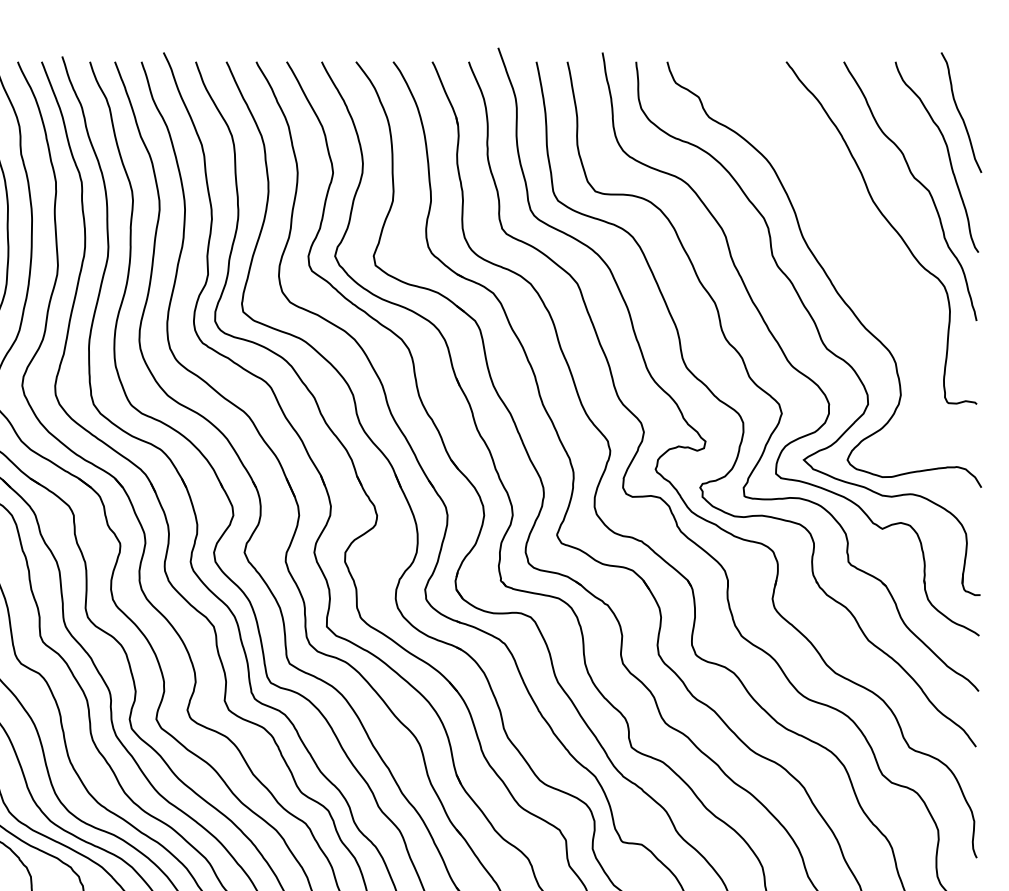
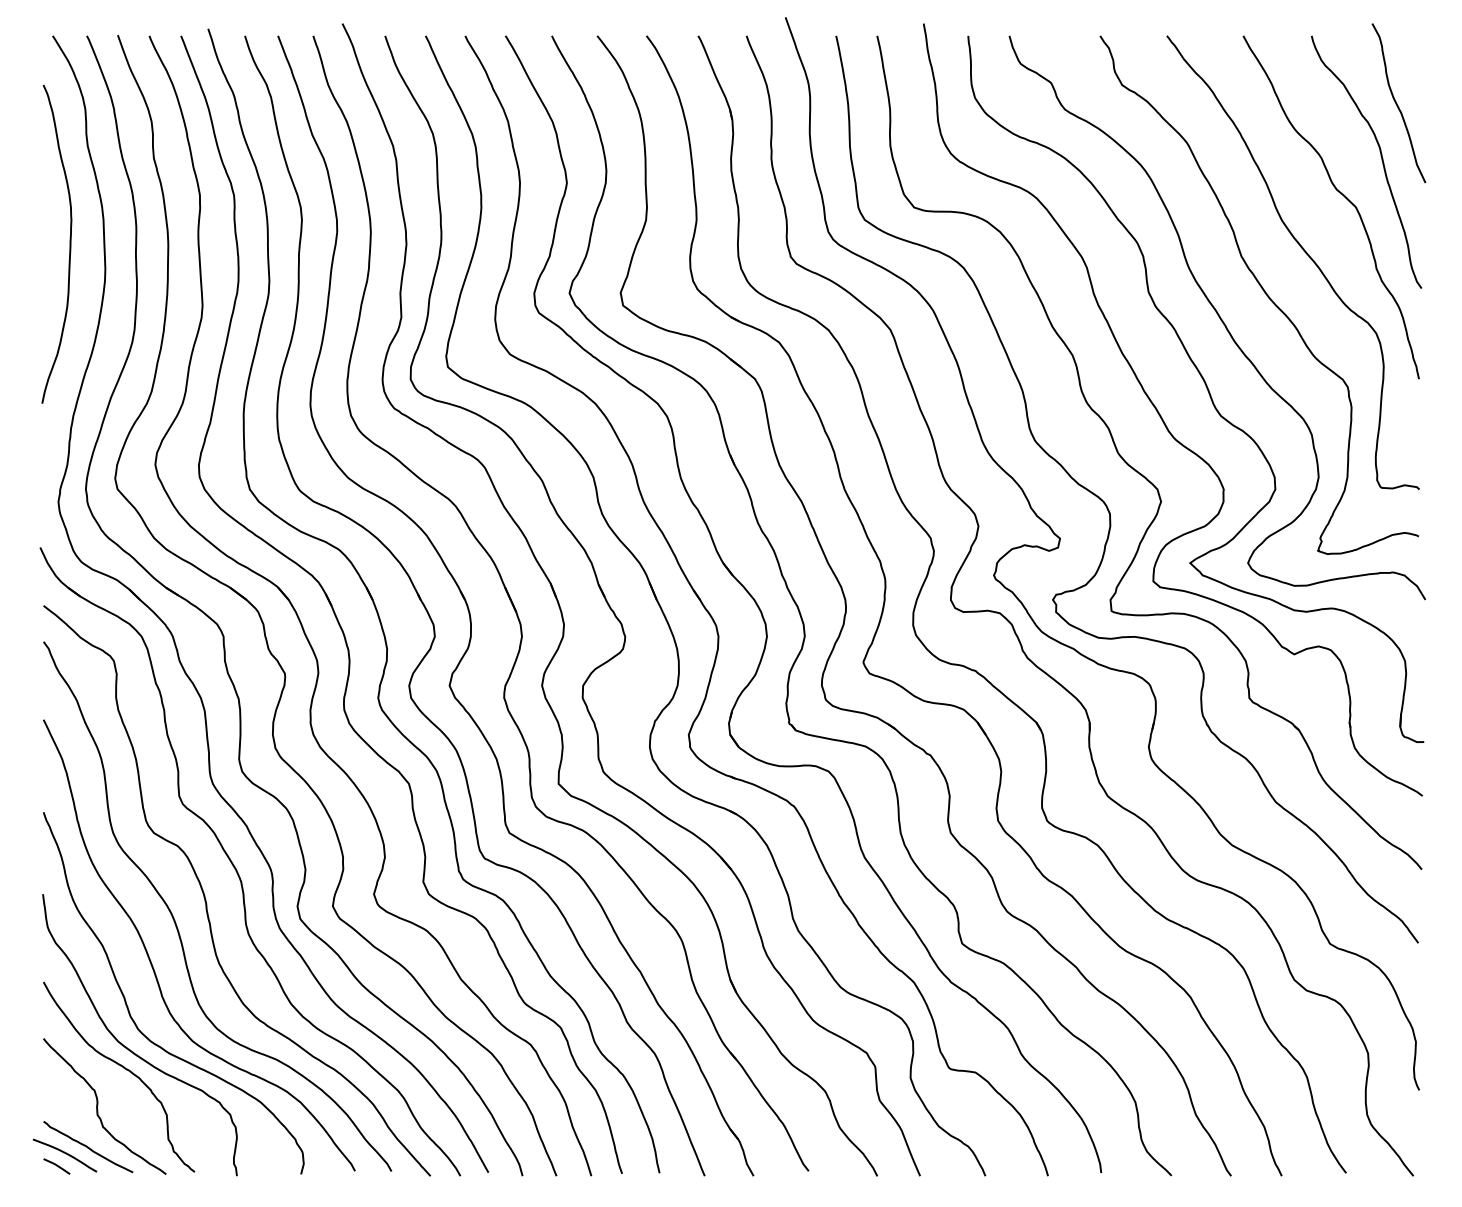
curve: (858, 254) -> (1262, 290), added

